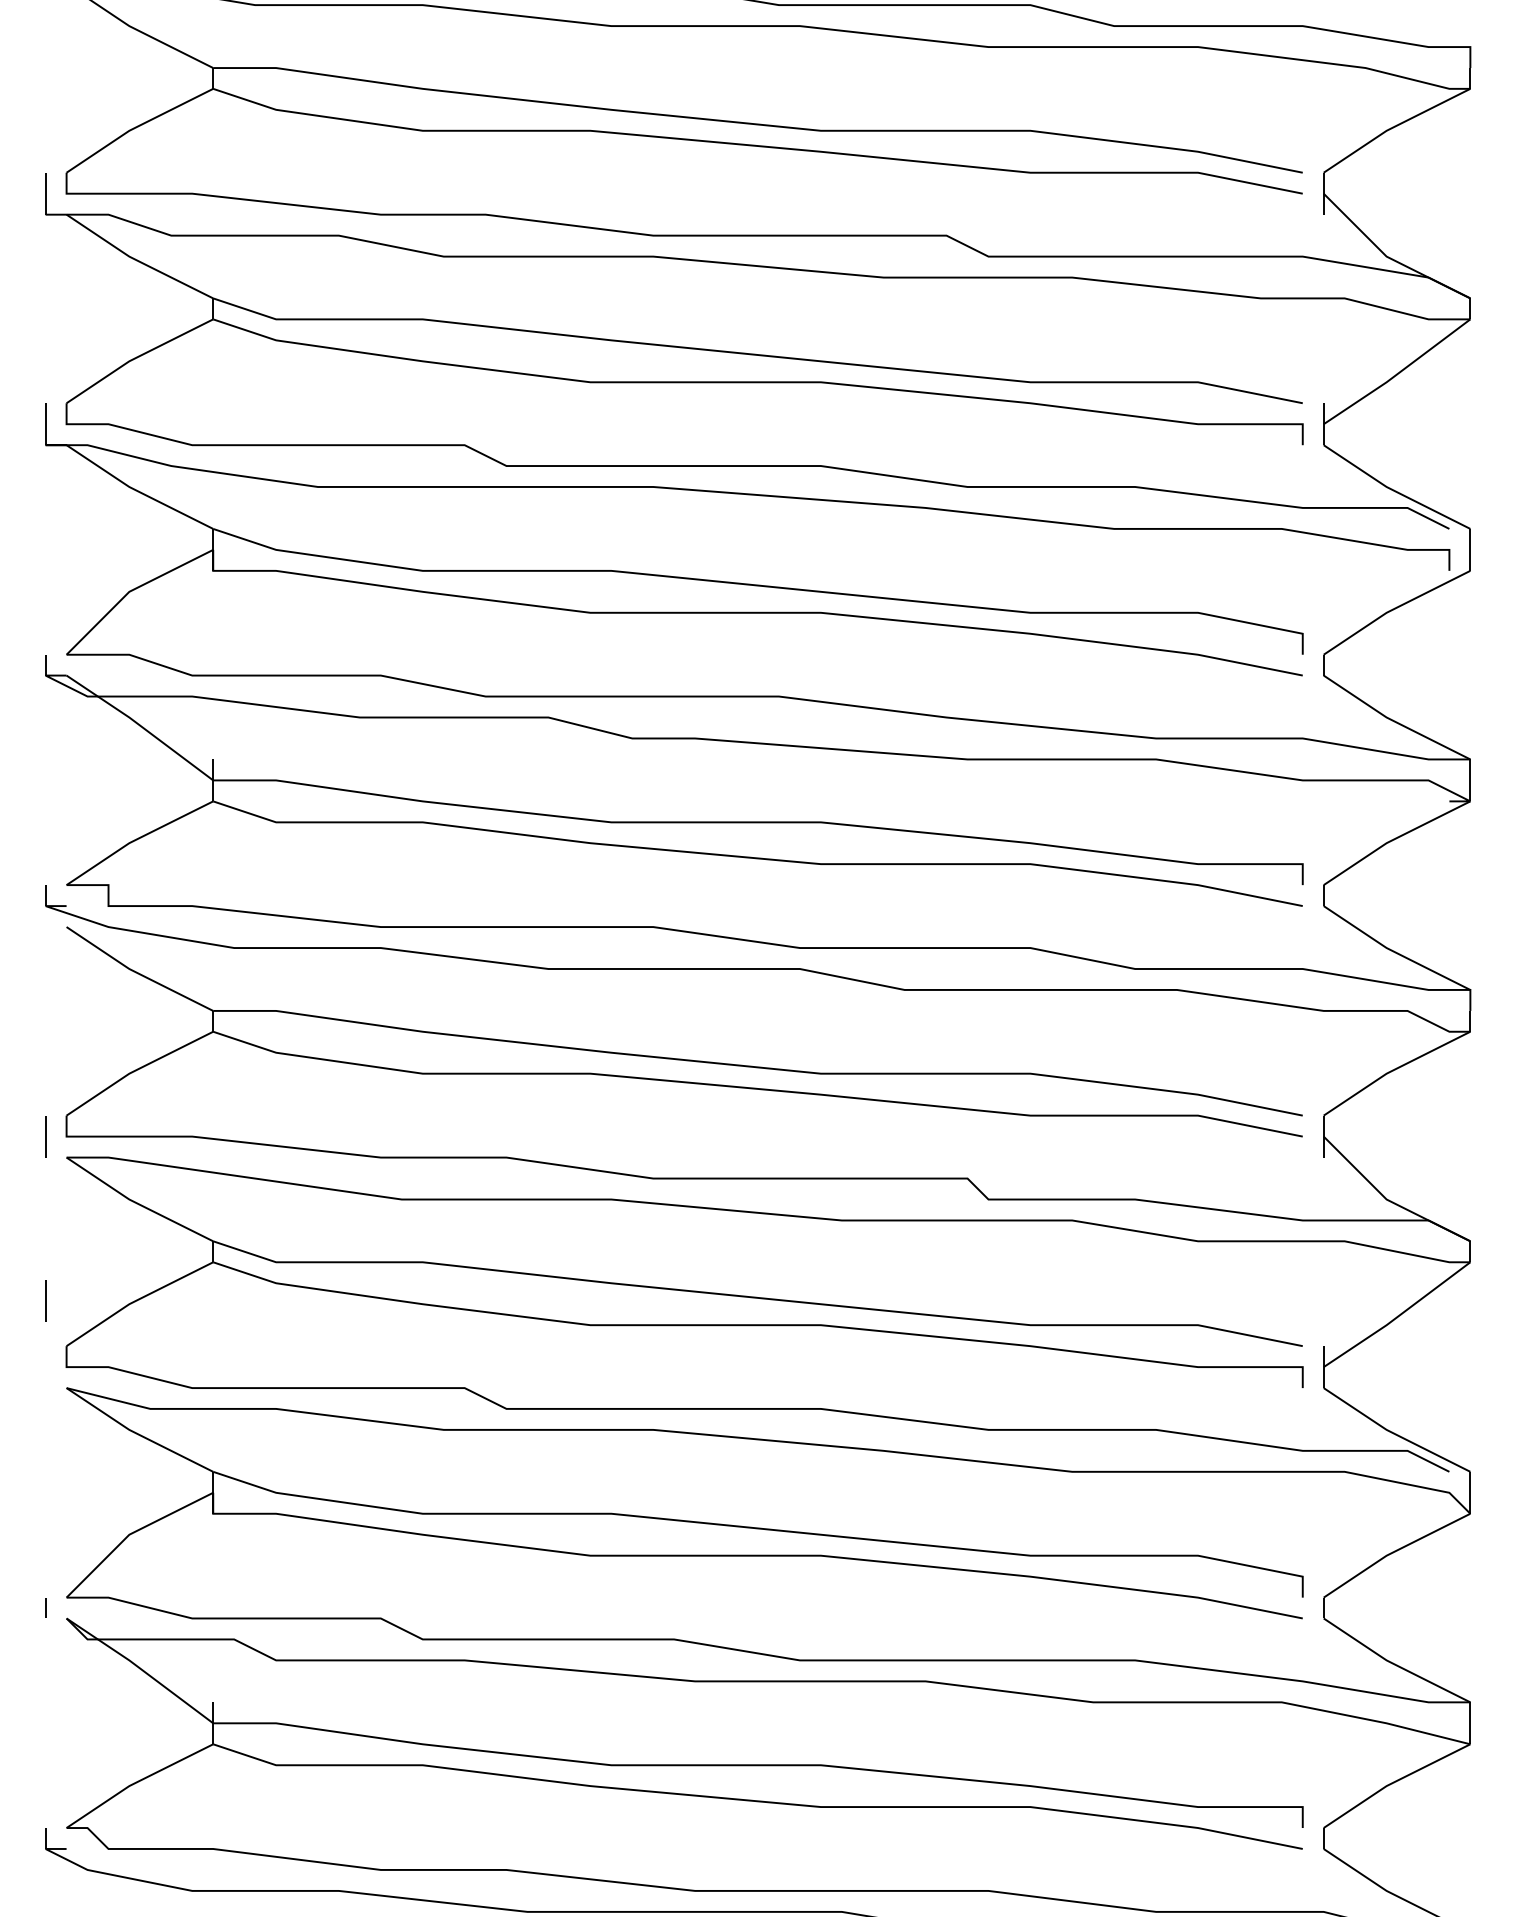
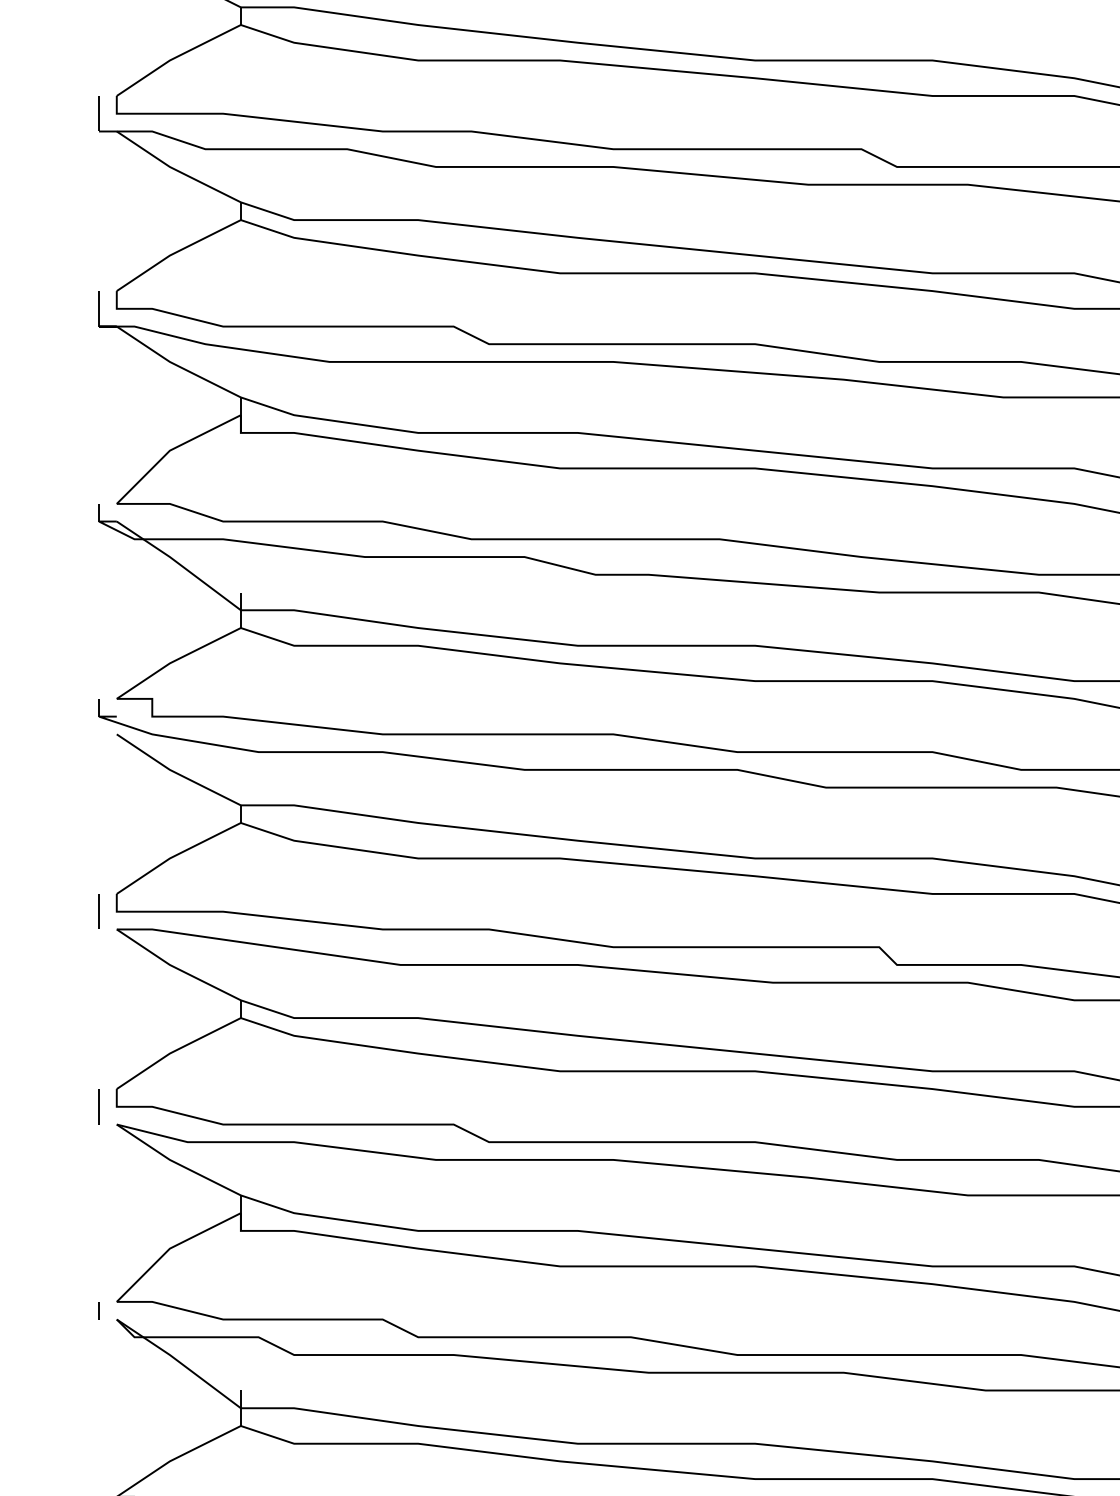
line: (45, 1300) -> (98, 1106), moved

